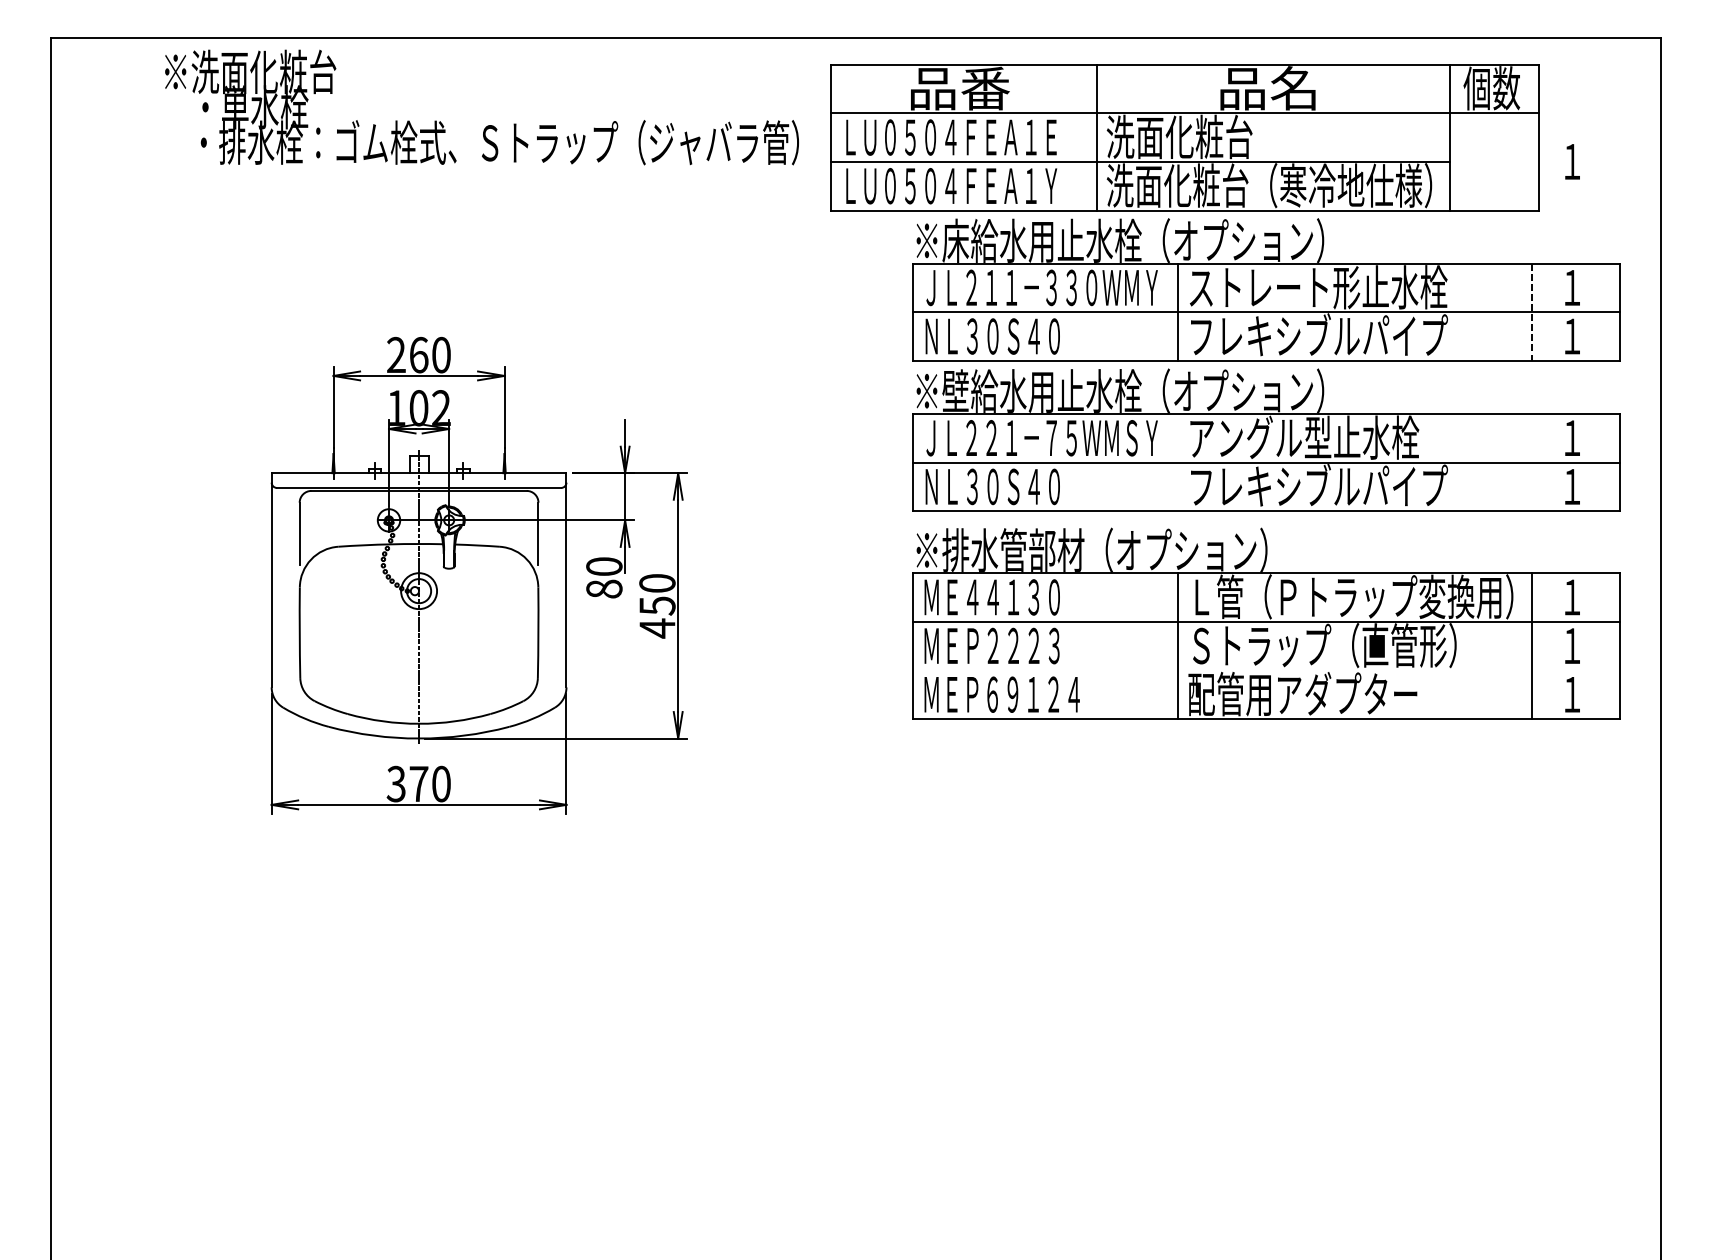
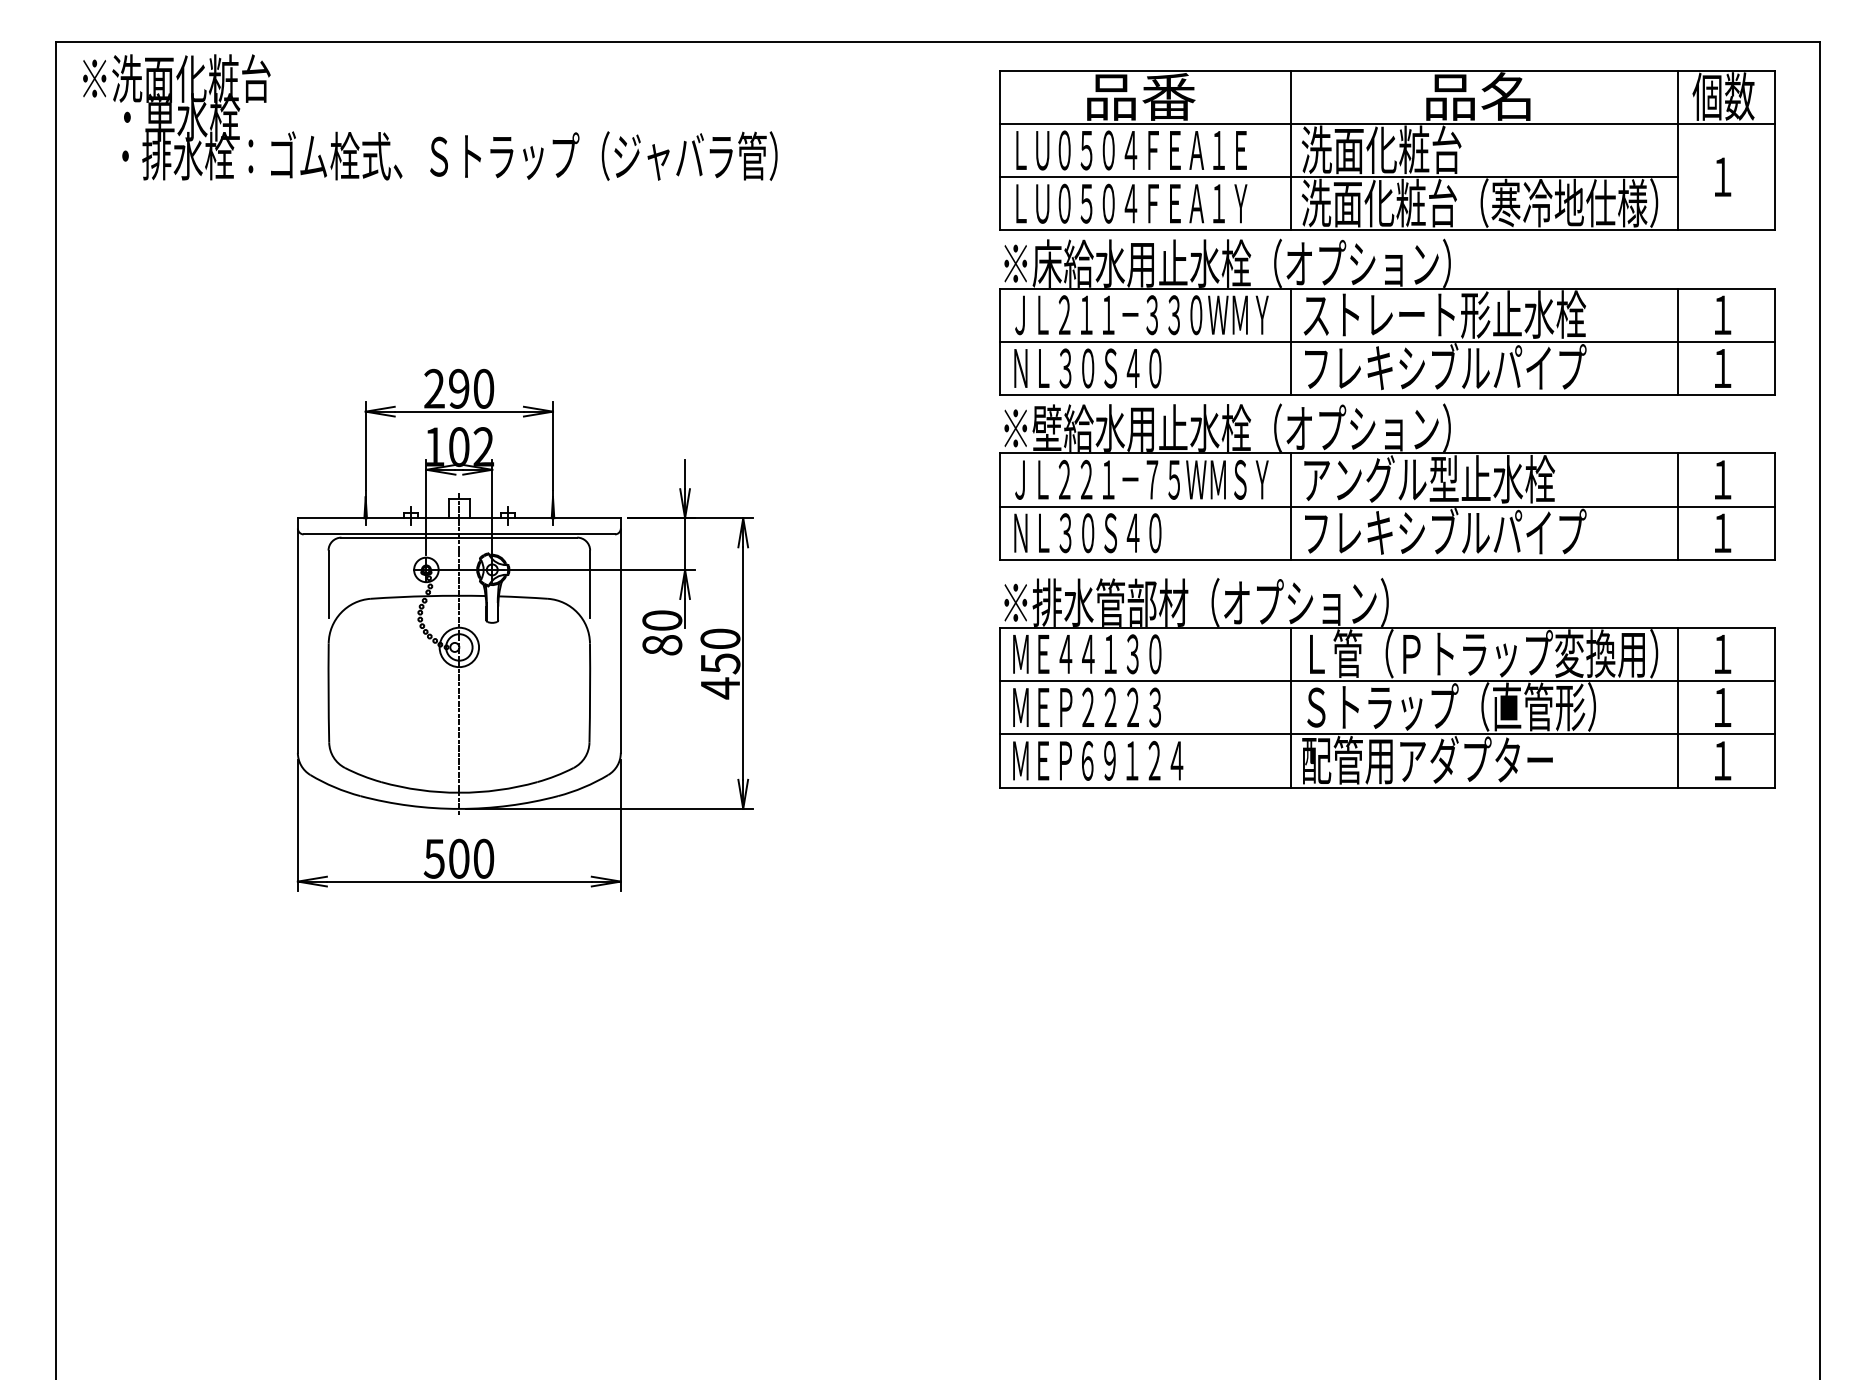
text: (482, 107) -> (430, 117), moved
part: (1185, 137) -> (1387, 150), moved
line: (1531, 311) -> (1678, 341), dashed -> solid
text: (419, 354) -> (459, 388), 260 -> 290
line: (1177, 462) -> (1290, 506), added
line: (1531, 462) -> (1678, 506), added
line: (1266, 670) -> (1387, 734), added
text: (407, 783) -> (446, 858), 370 -> 500

